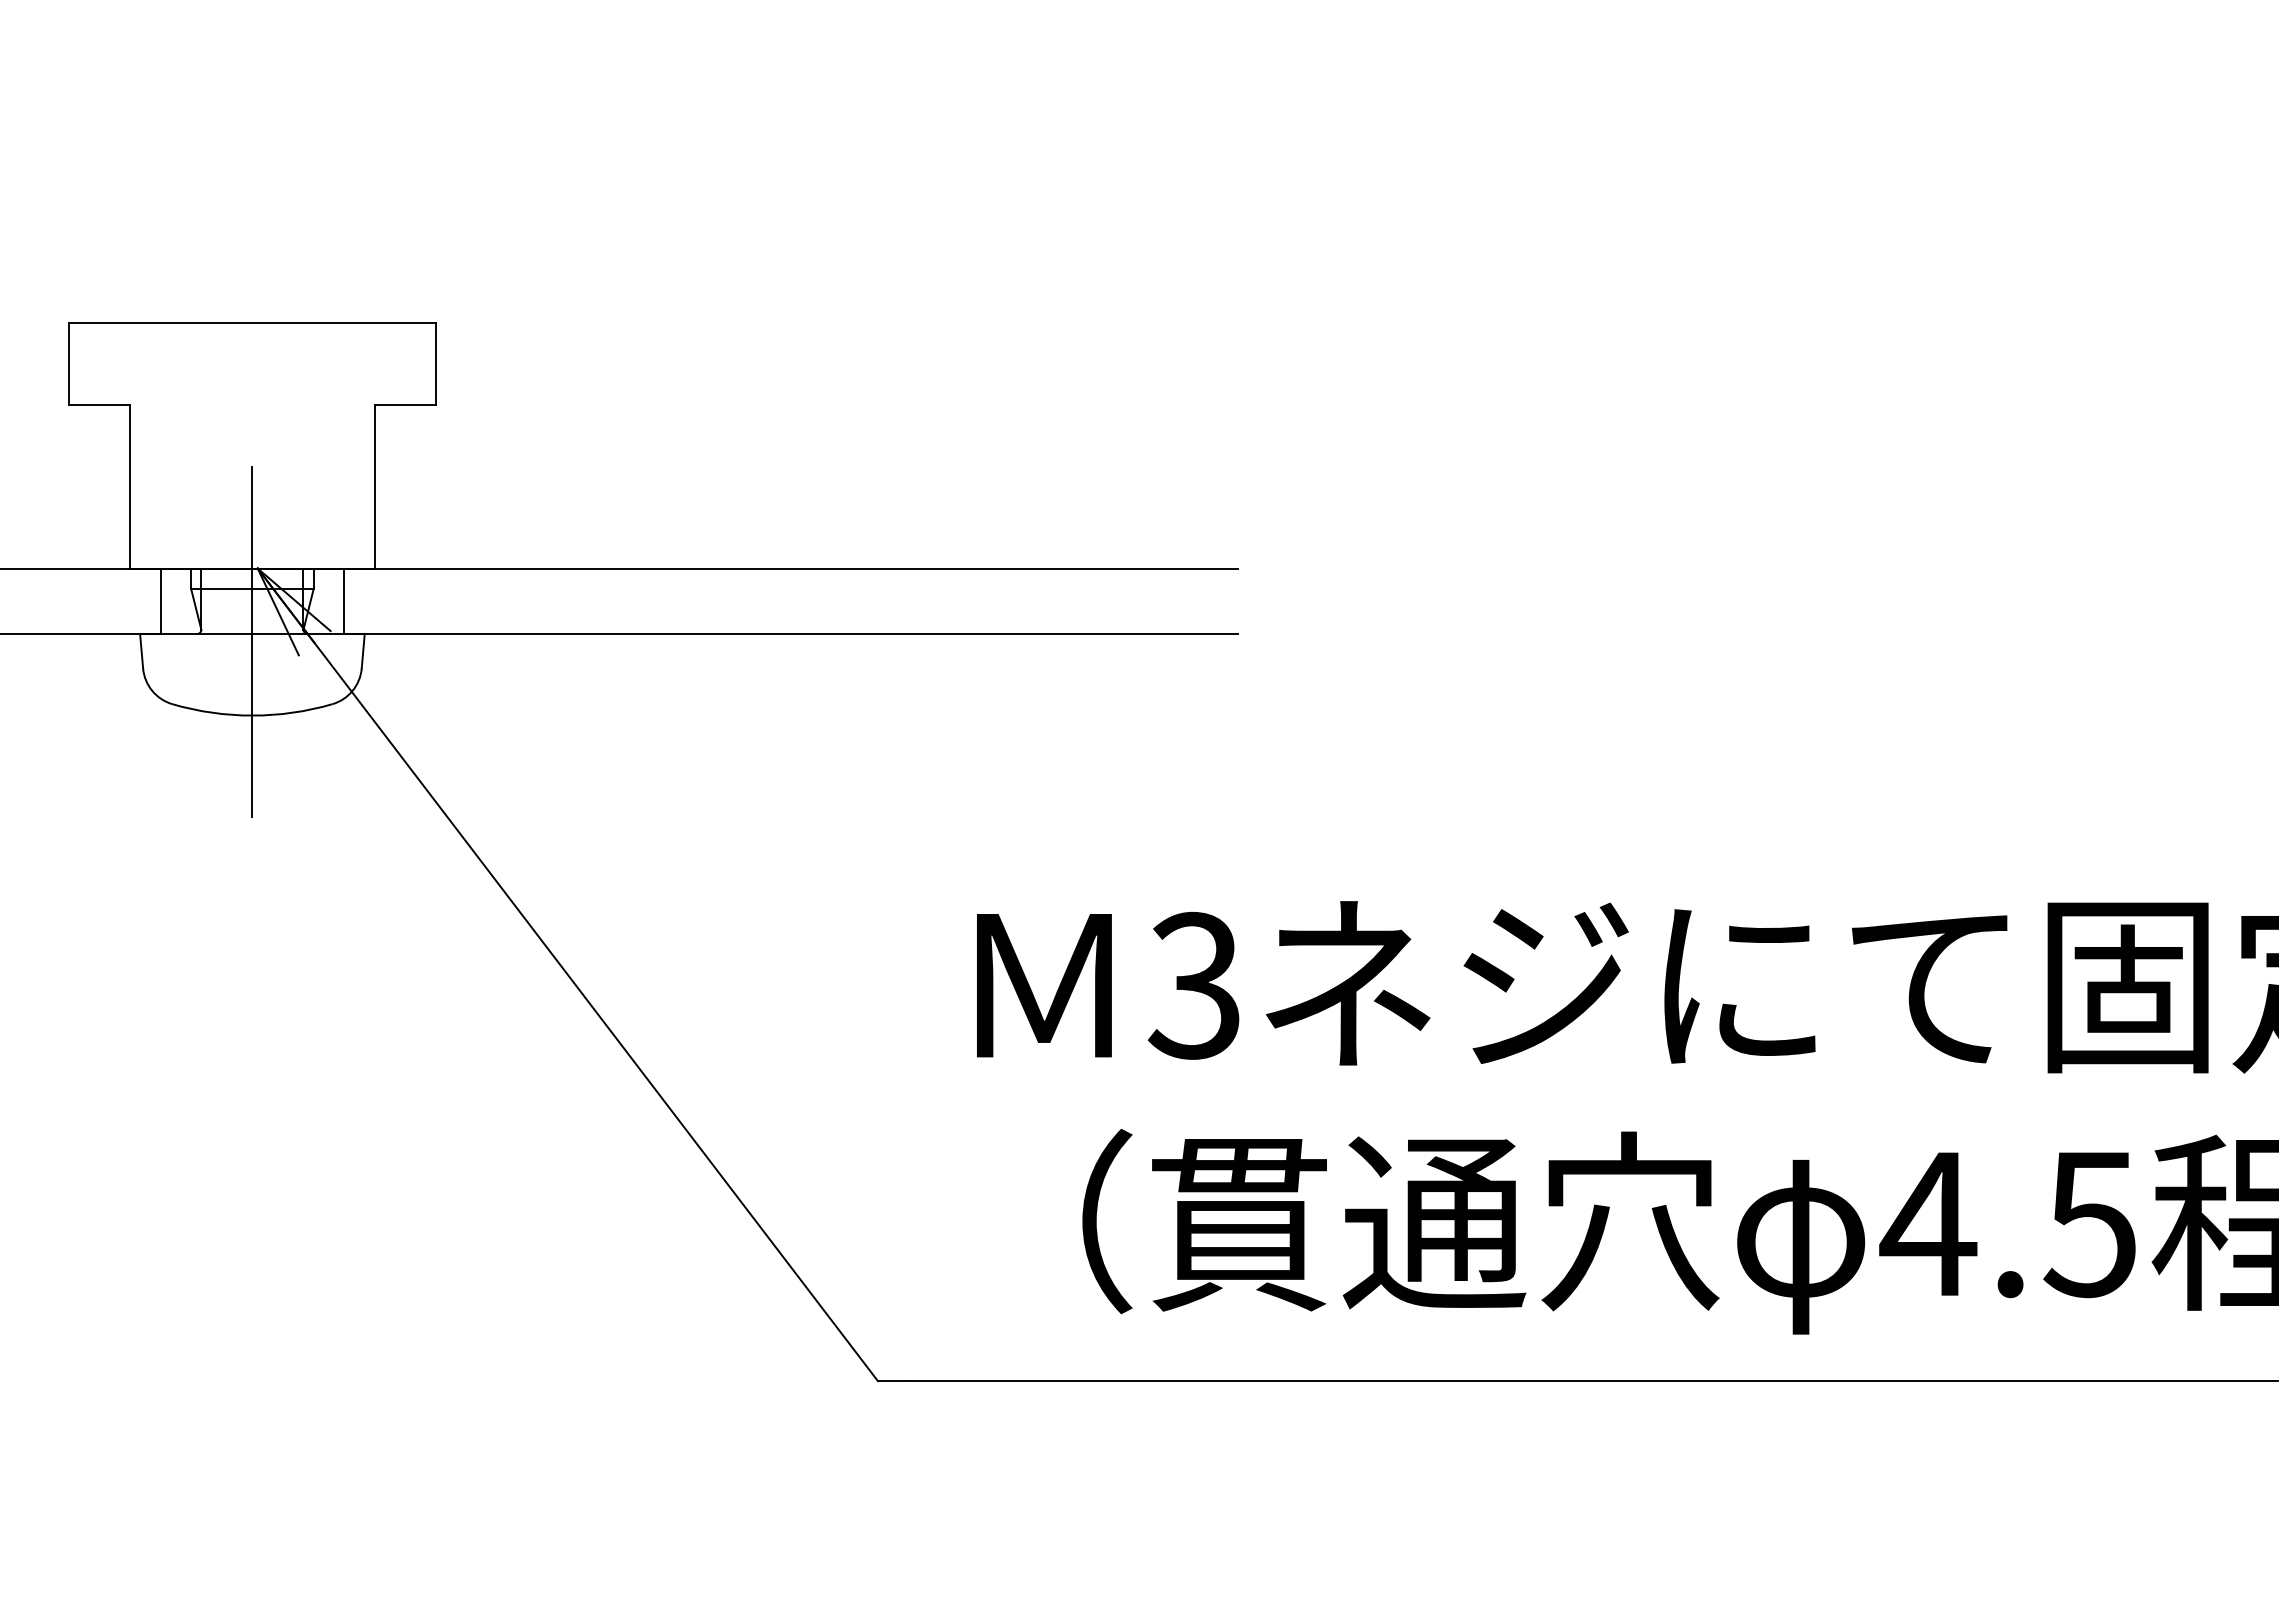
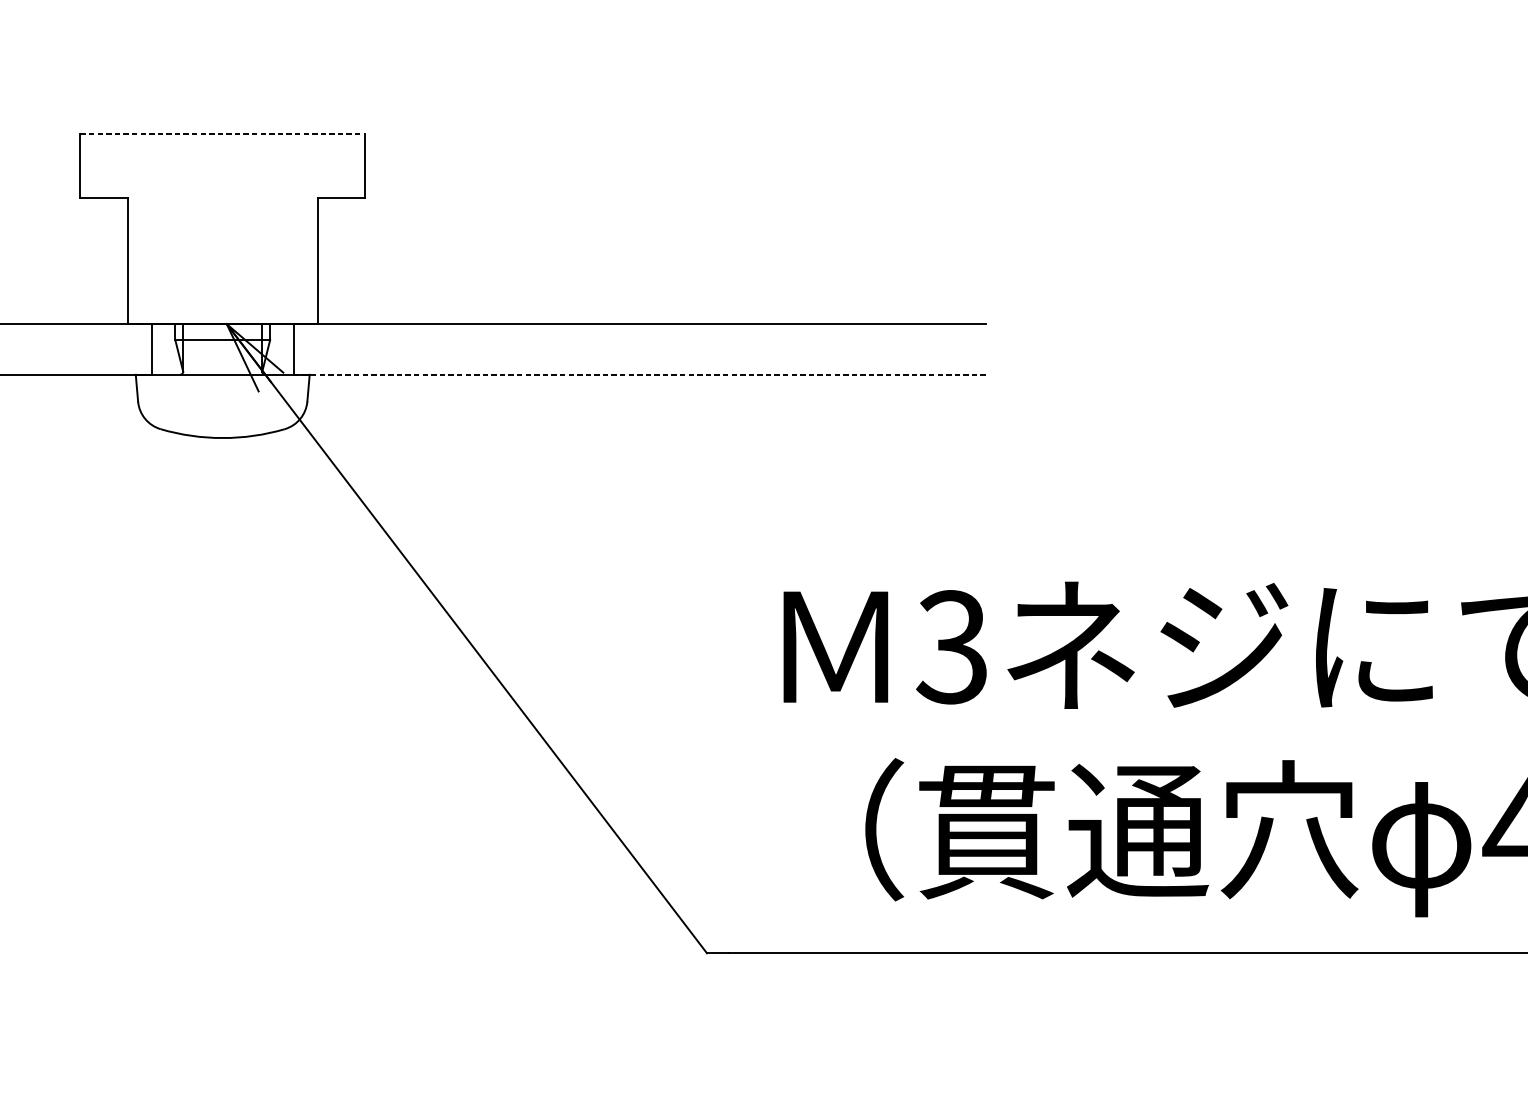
line: (252, 323) -> (222, 134), solid -> dashed
line: (791, 633) -> (640, 374), solid -> dashed
line: (252, 641) -> (222, 380), removed

